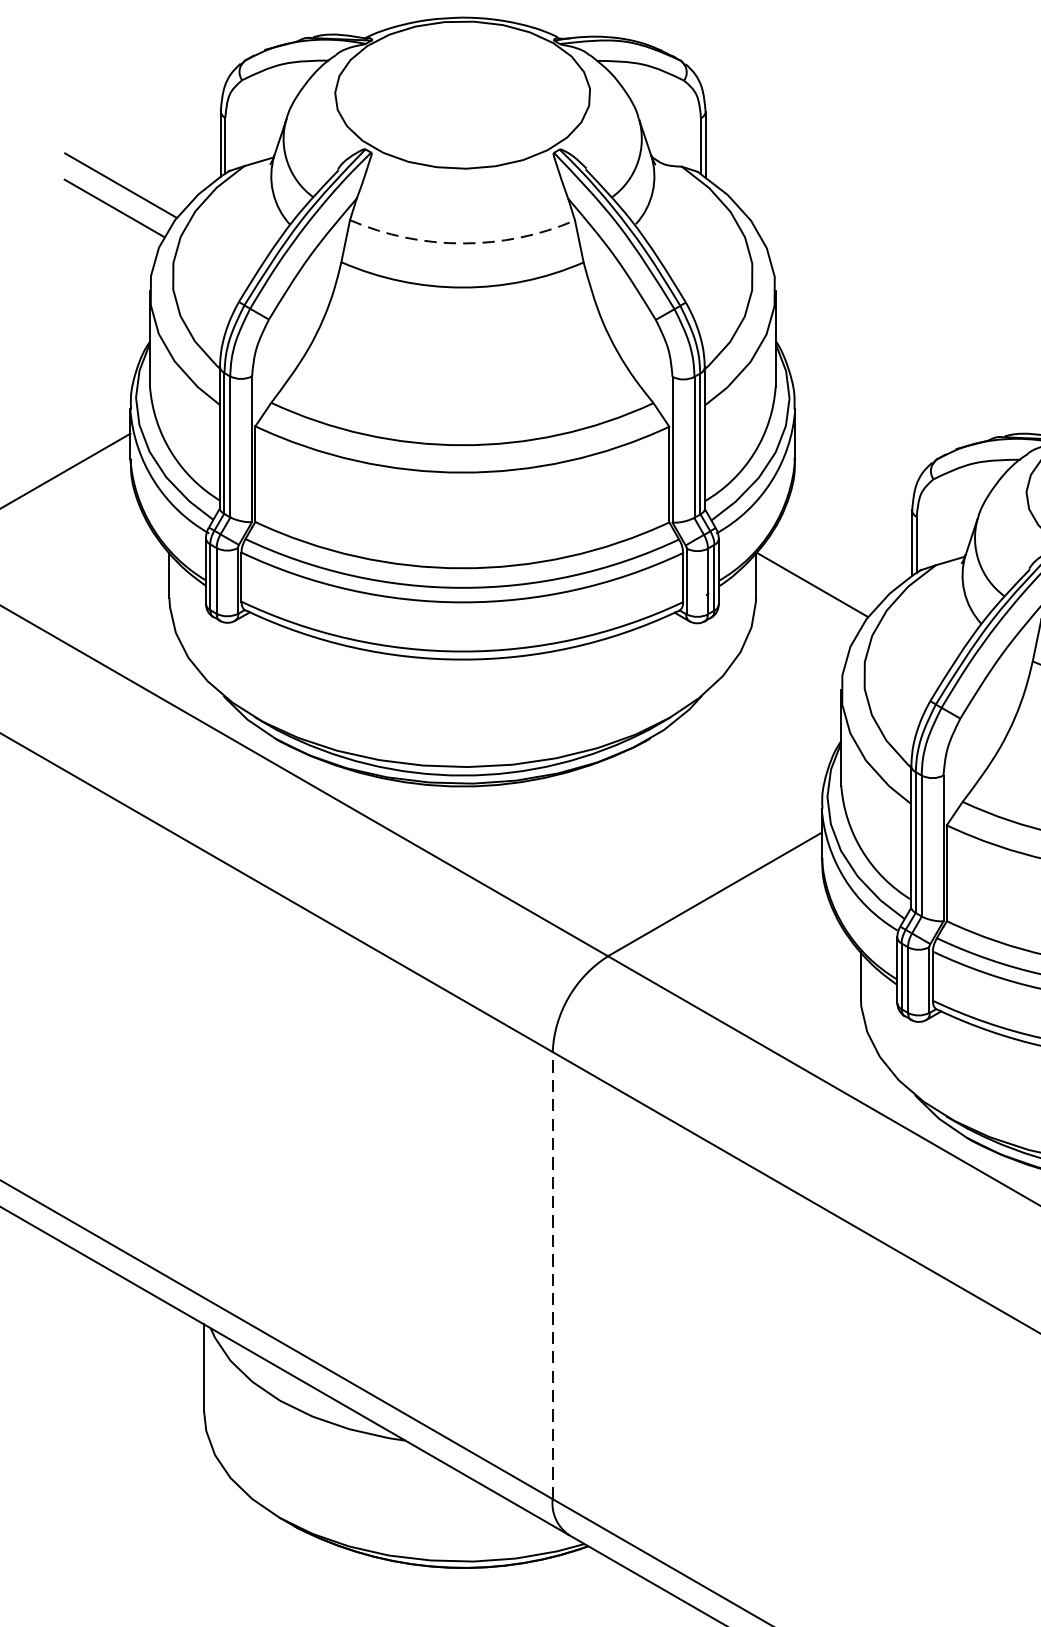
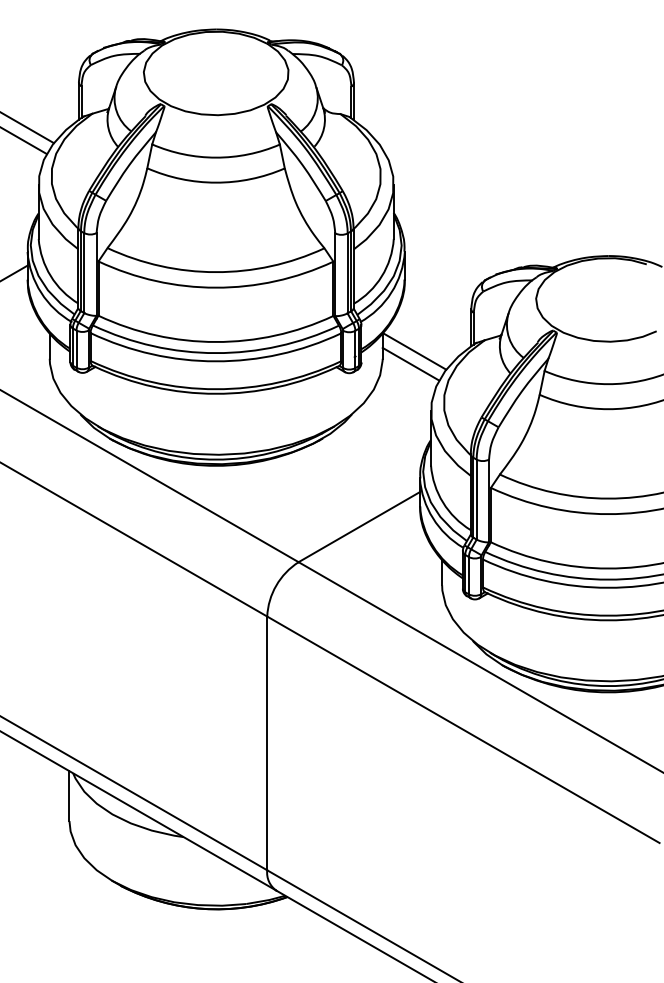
arc: (463, 243) -> (216, 157), dashed -> solid
line: (805, 606) -> (410, 363), added
line: (553, 1275) -> (267, 743), dashed -> solid

